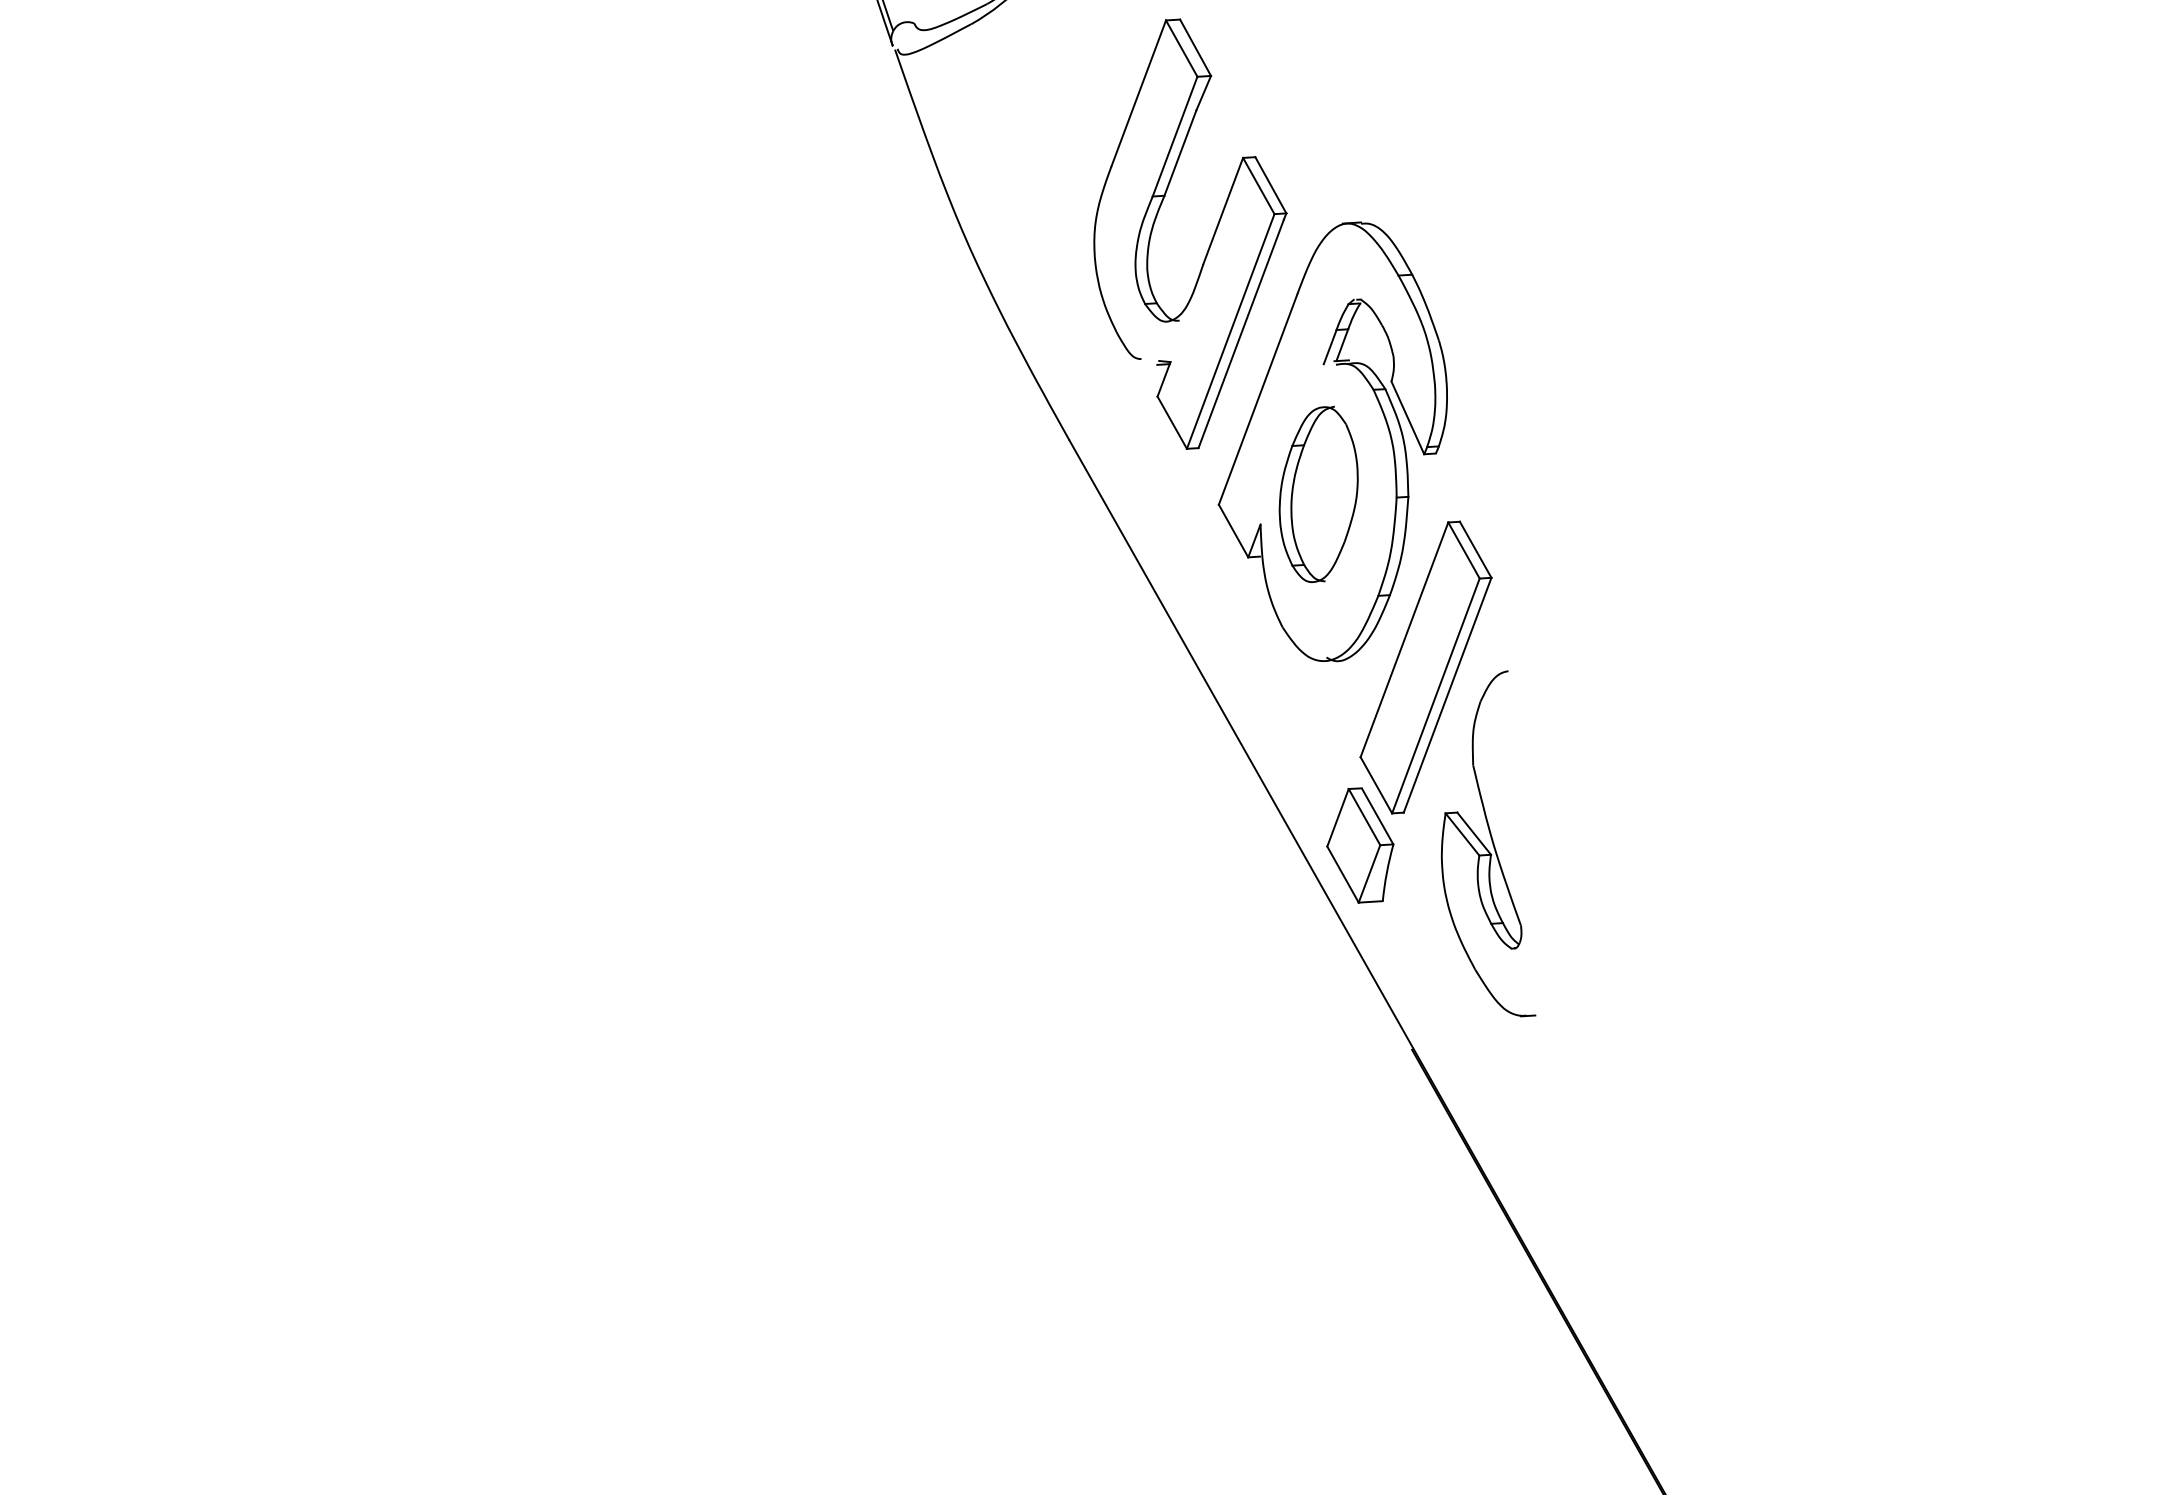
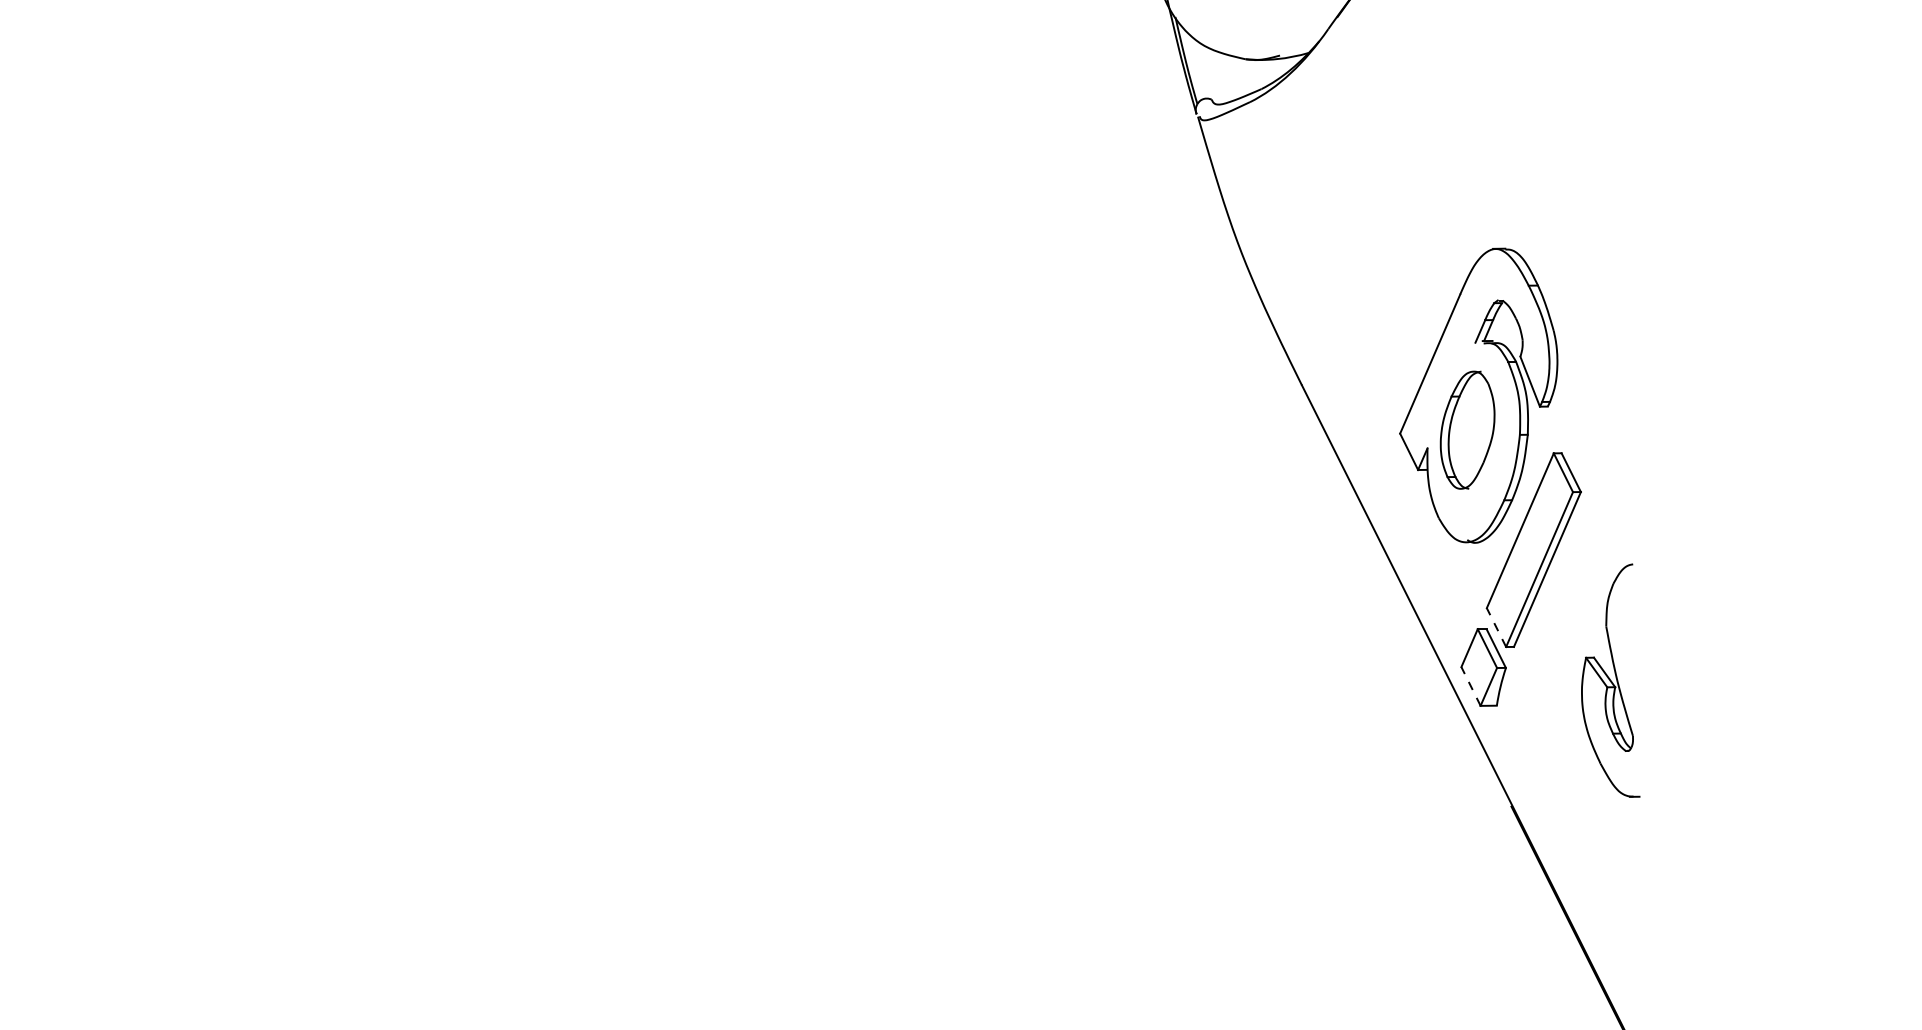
part: (1210, 240) -> (1403, 255), removed
line: (1376, 785) -> (1496, 627), solid -> dashed
part: (1483, 845) -> (1610, 680), moved
line: (1343, 874) -> (1471, 686), solid -> dashed

